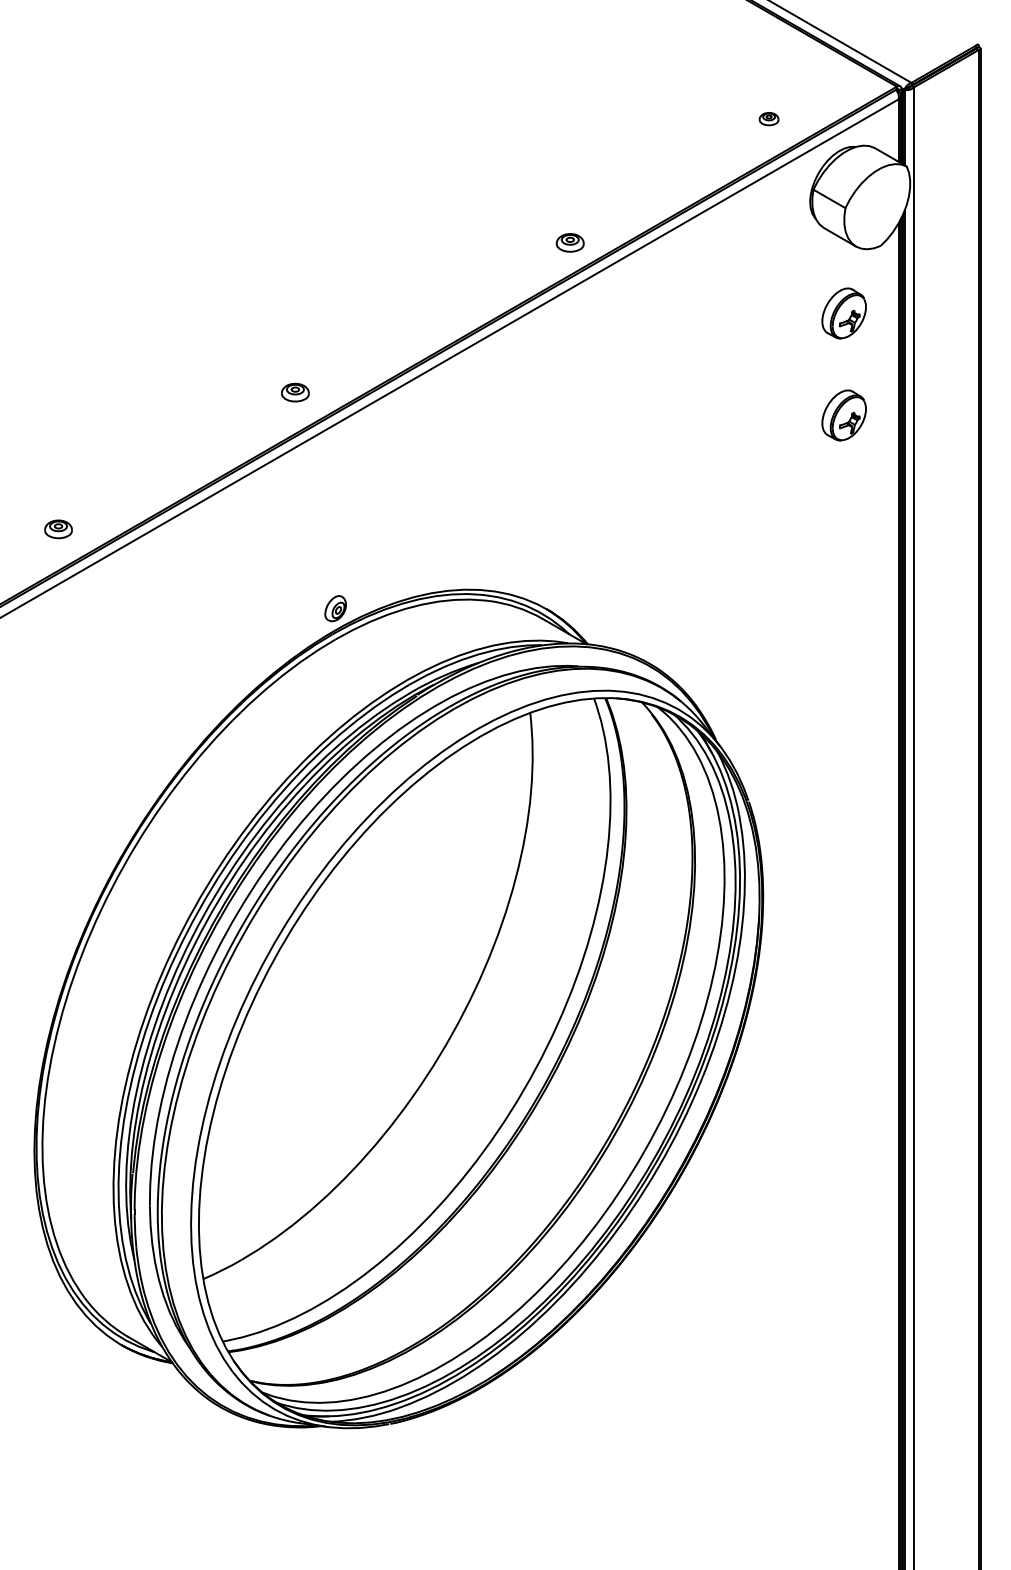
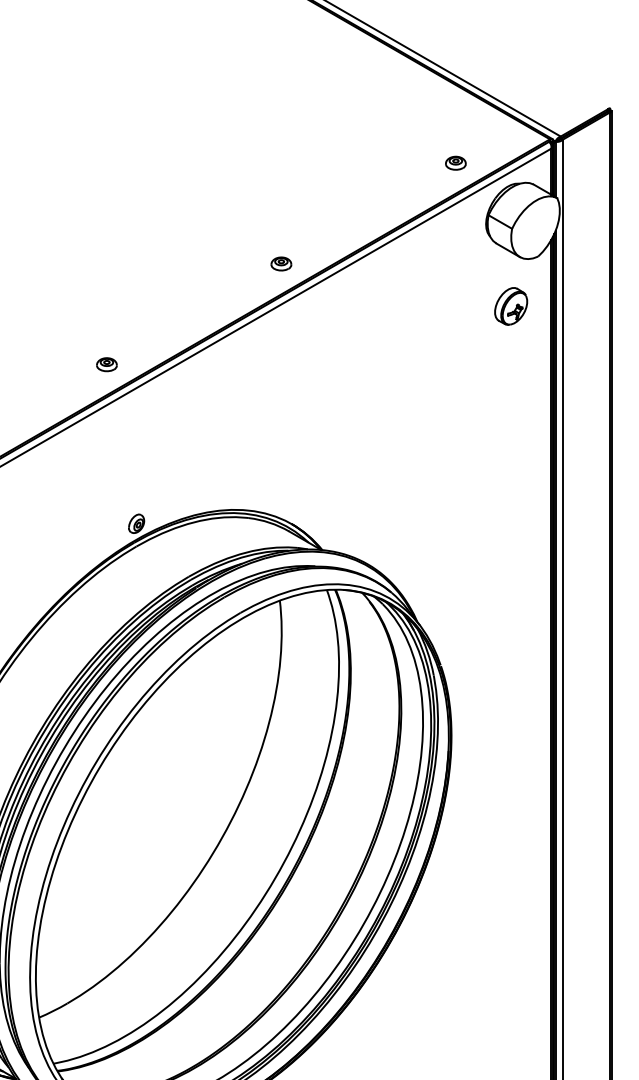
part: (768, 118) -> (455, 162), size x1.43
part: (569, 242) -> (280, 263), moved
part: (843, 415) -> (510, 381), removed

